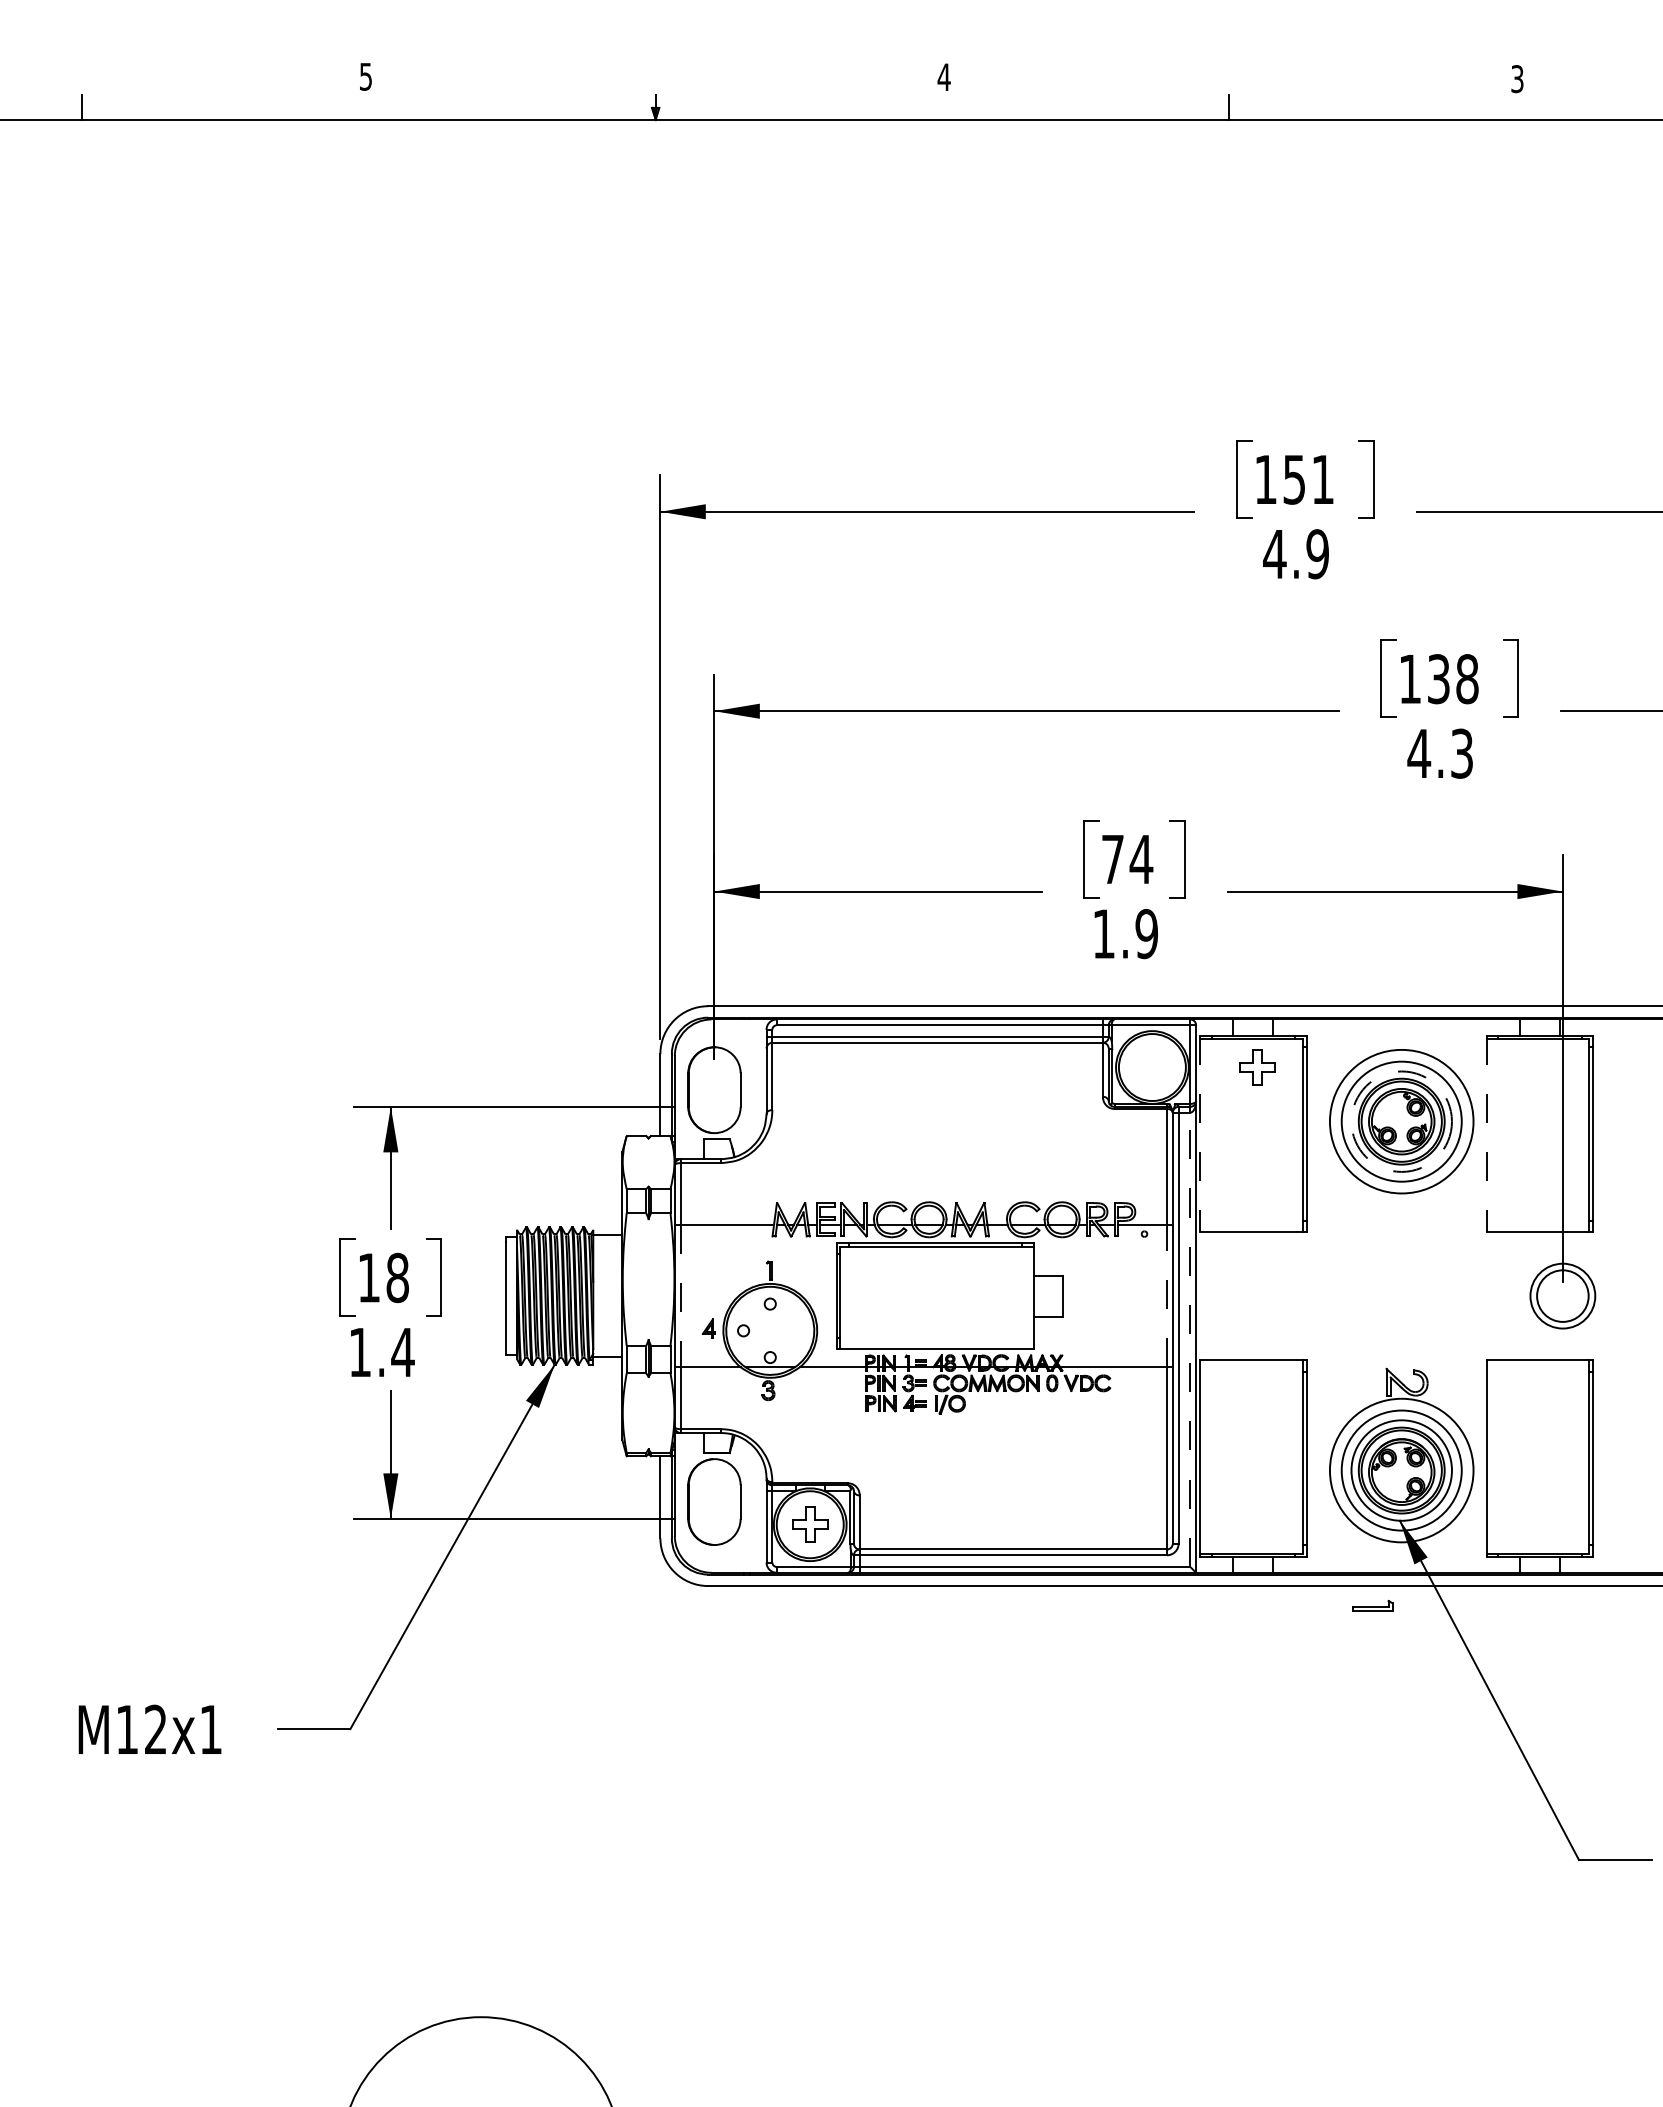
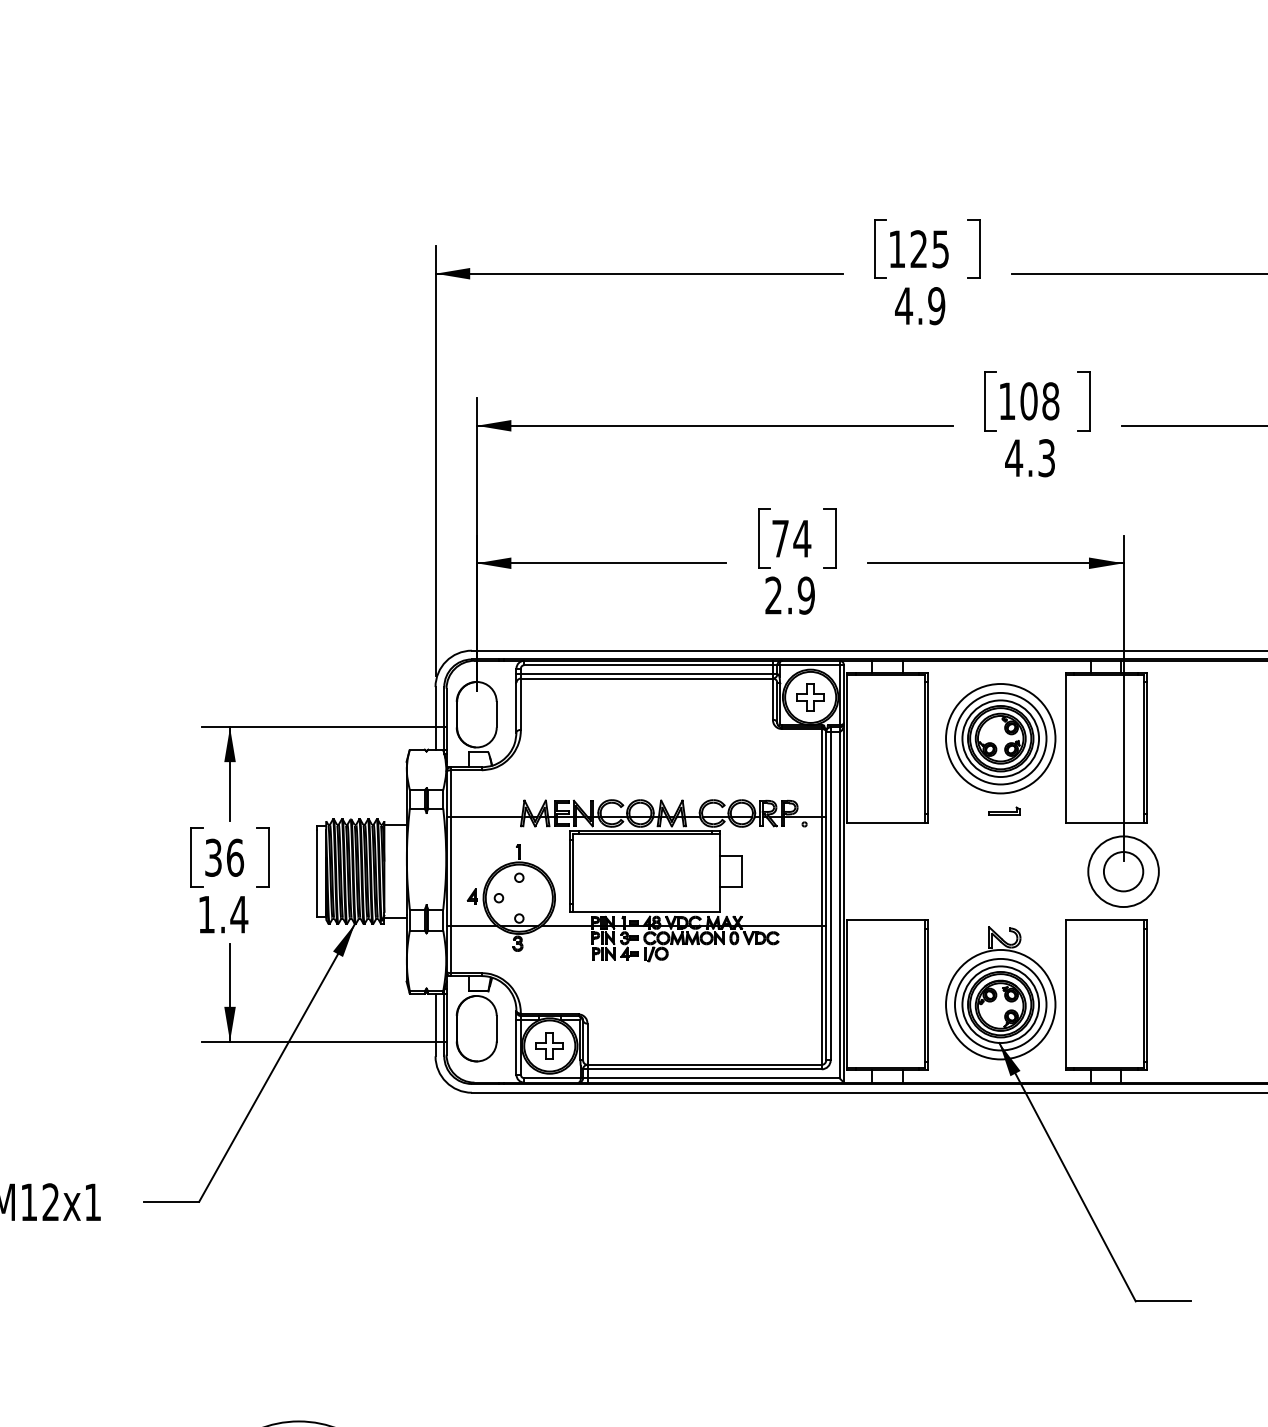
text: (1308, 479) -> (929, 249), 151 -> 125
text: (1438, 679) -> (1028, 401), 138 -> 108
text: (1103, 933) -> (773, 595), 1.9 -> 2.9
part: (1257, 1067) -> (810, 697), moved
circle: (1401, 1121) -> (1000, 738), dashed -> solid
line: (1200, 1134) -> (847, 748), dashed -> solid
line: (1486, 1134) -> (1065, 748), dashed -> solid
text: (383, 1277) -> (224, 857), 18 -> 36
line: (1166, 1295) -> (821, 871), dashed -> solid
circle: (1562, 1295) -> (1123, 871), size x1.43
line: (680, 1296) -> (450, 872), dashed -> solid
line: (1190, 1339) -> (839, 904), dashed -> solid
part: (1372, 1605) -> (1004, 811), moved

